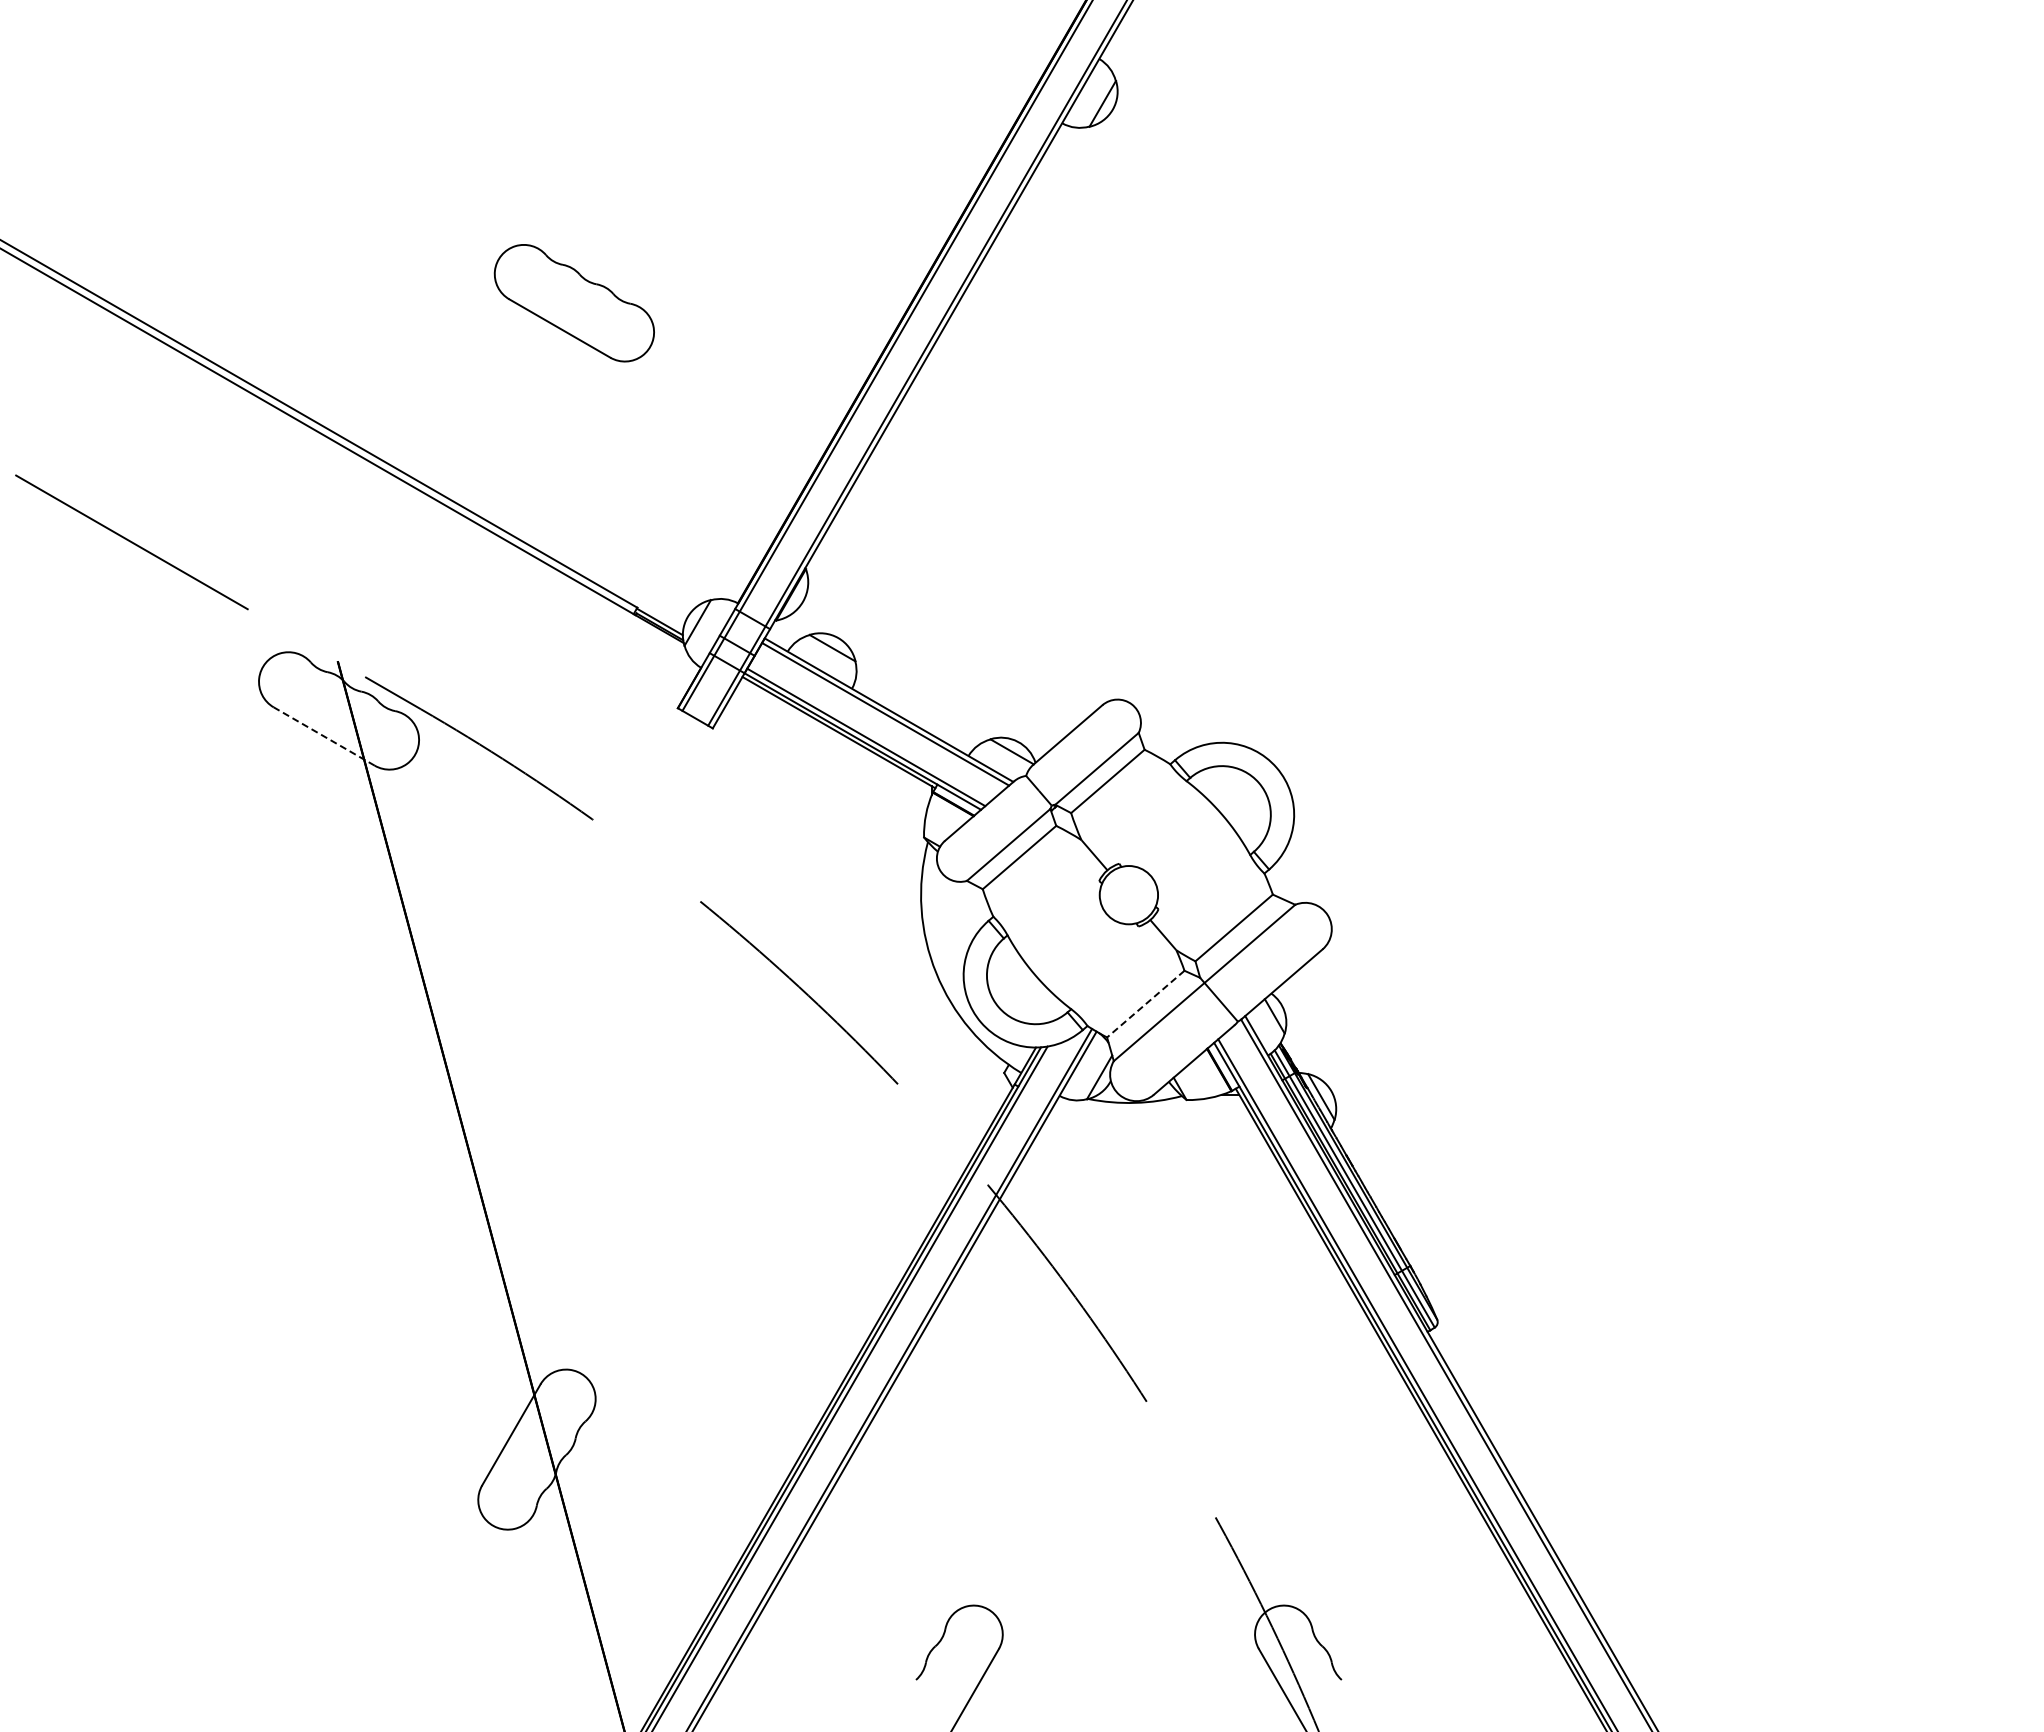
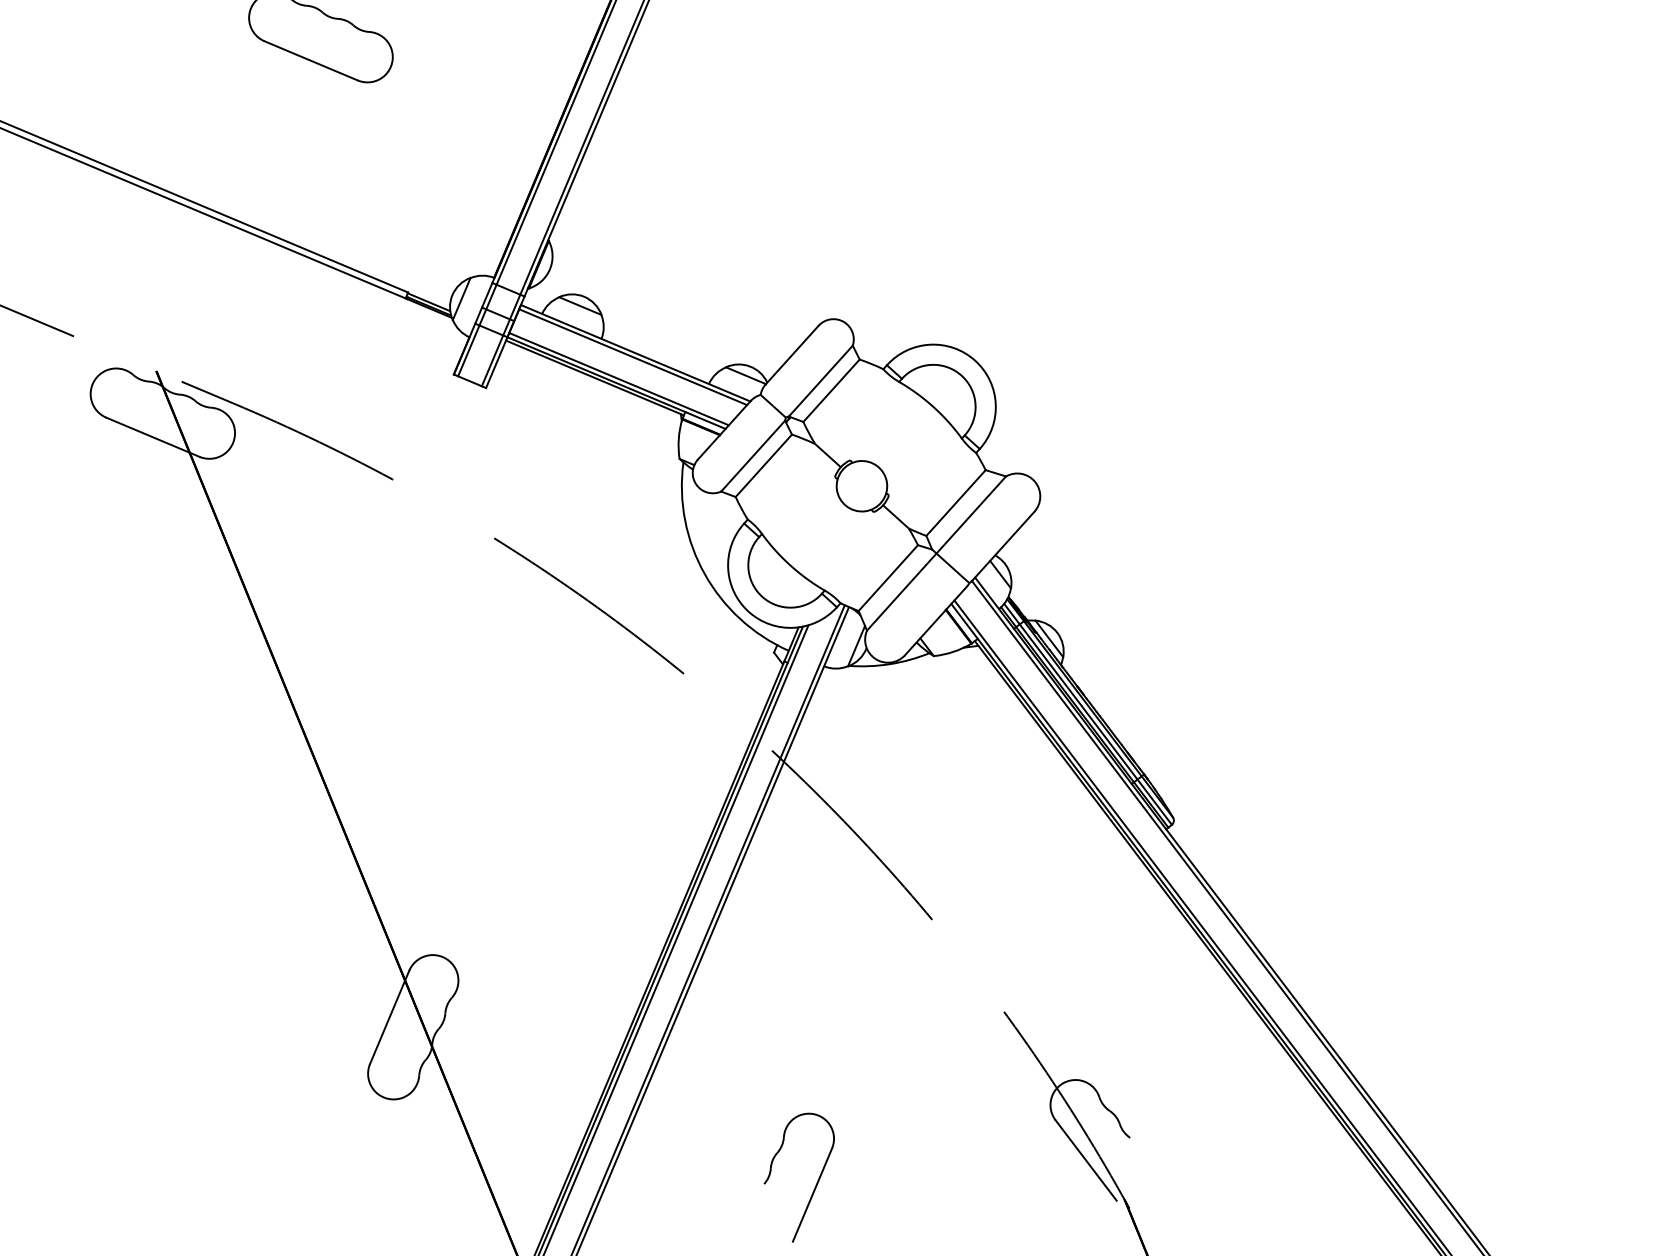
line: (323, 736) -> (152, 437), dashed -> solid
line: (1145, 1004) -> (888, 578), dashed -> solid

